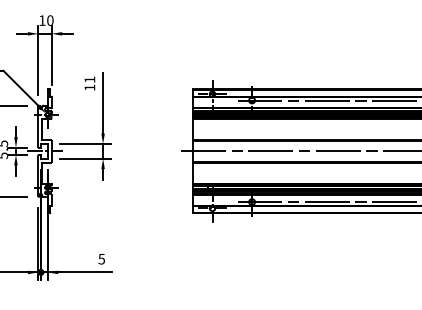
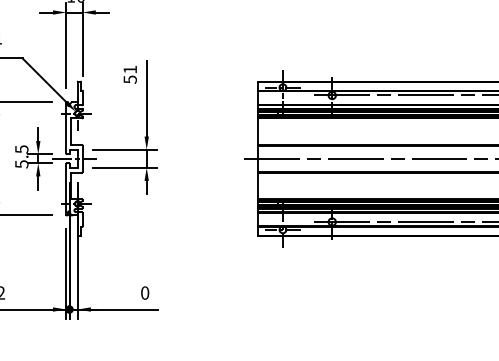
text: (89, 87) -> (129, 79), 11 -> 51
text: (101, 258) -> (144, 292), 5 -> 0

